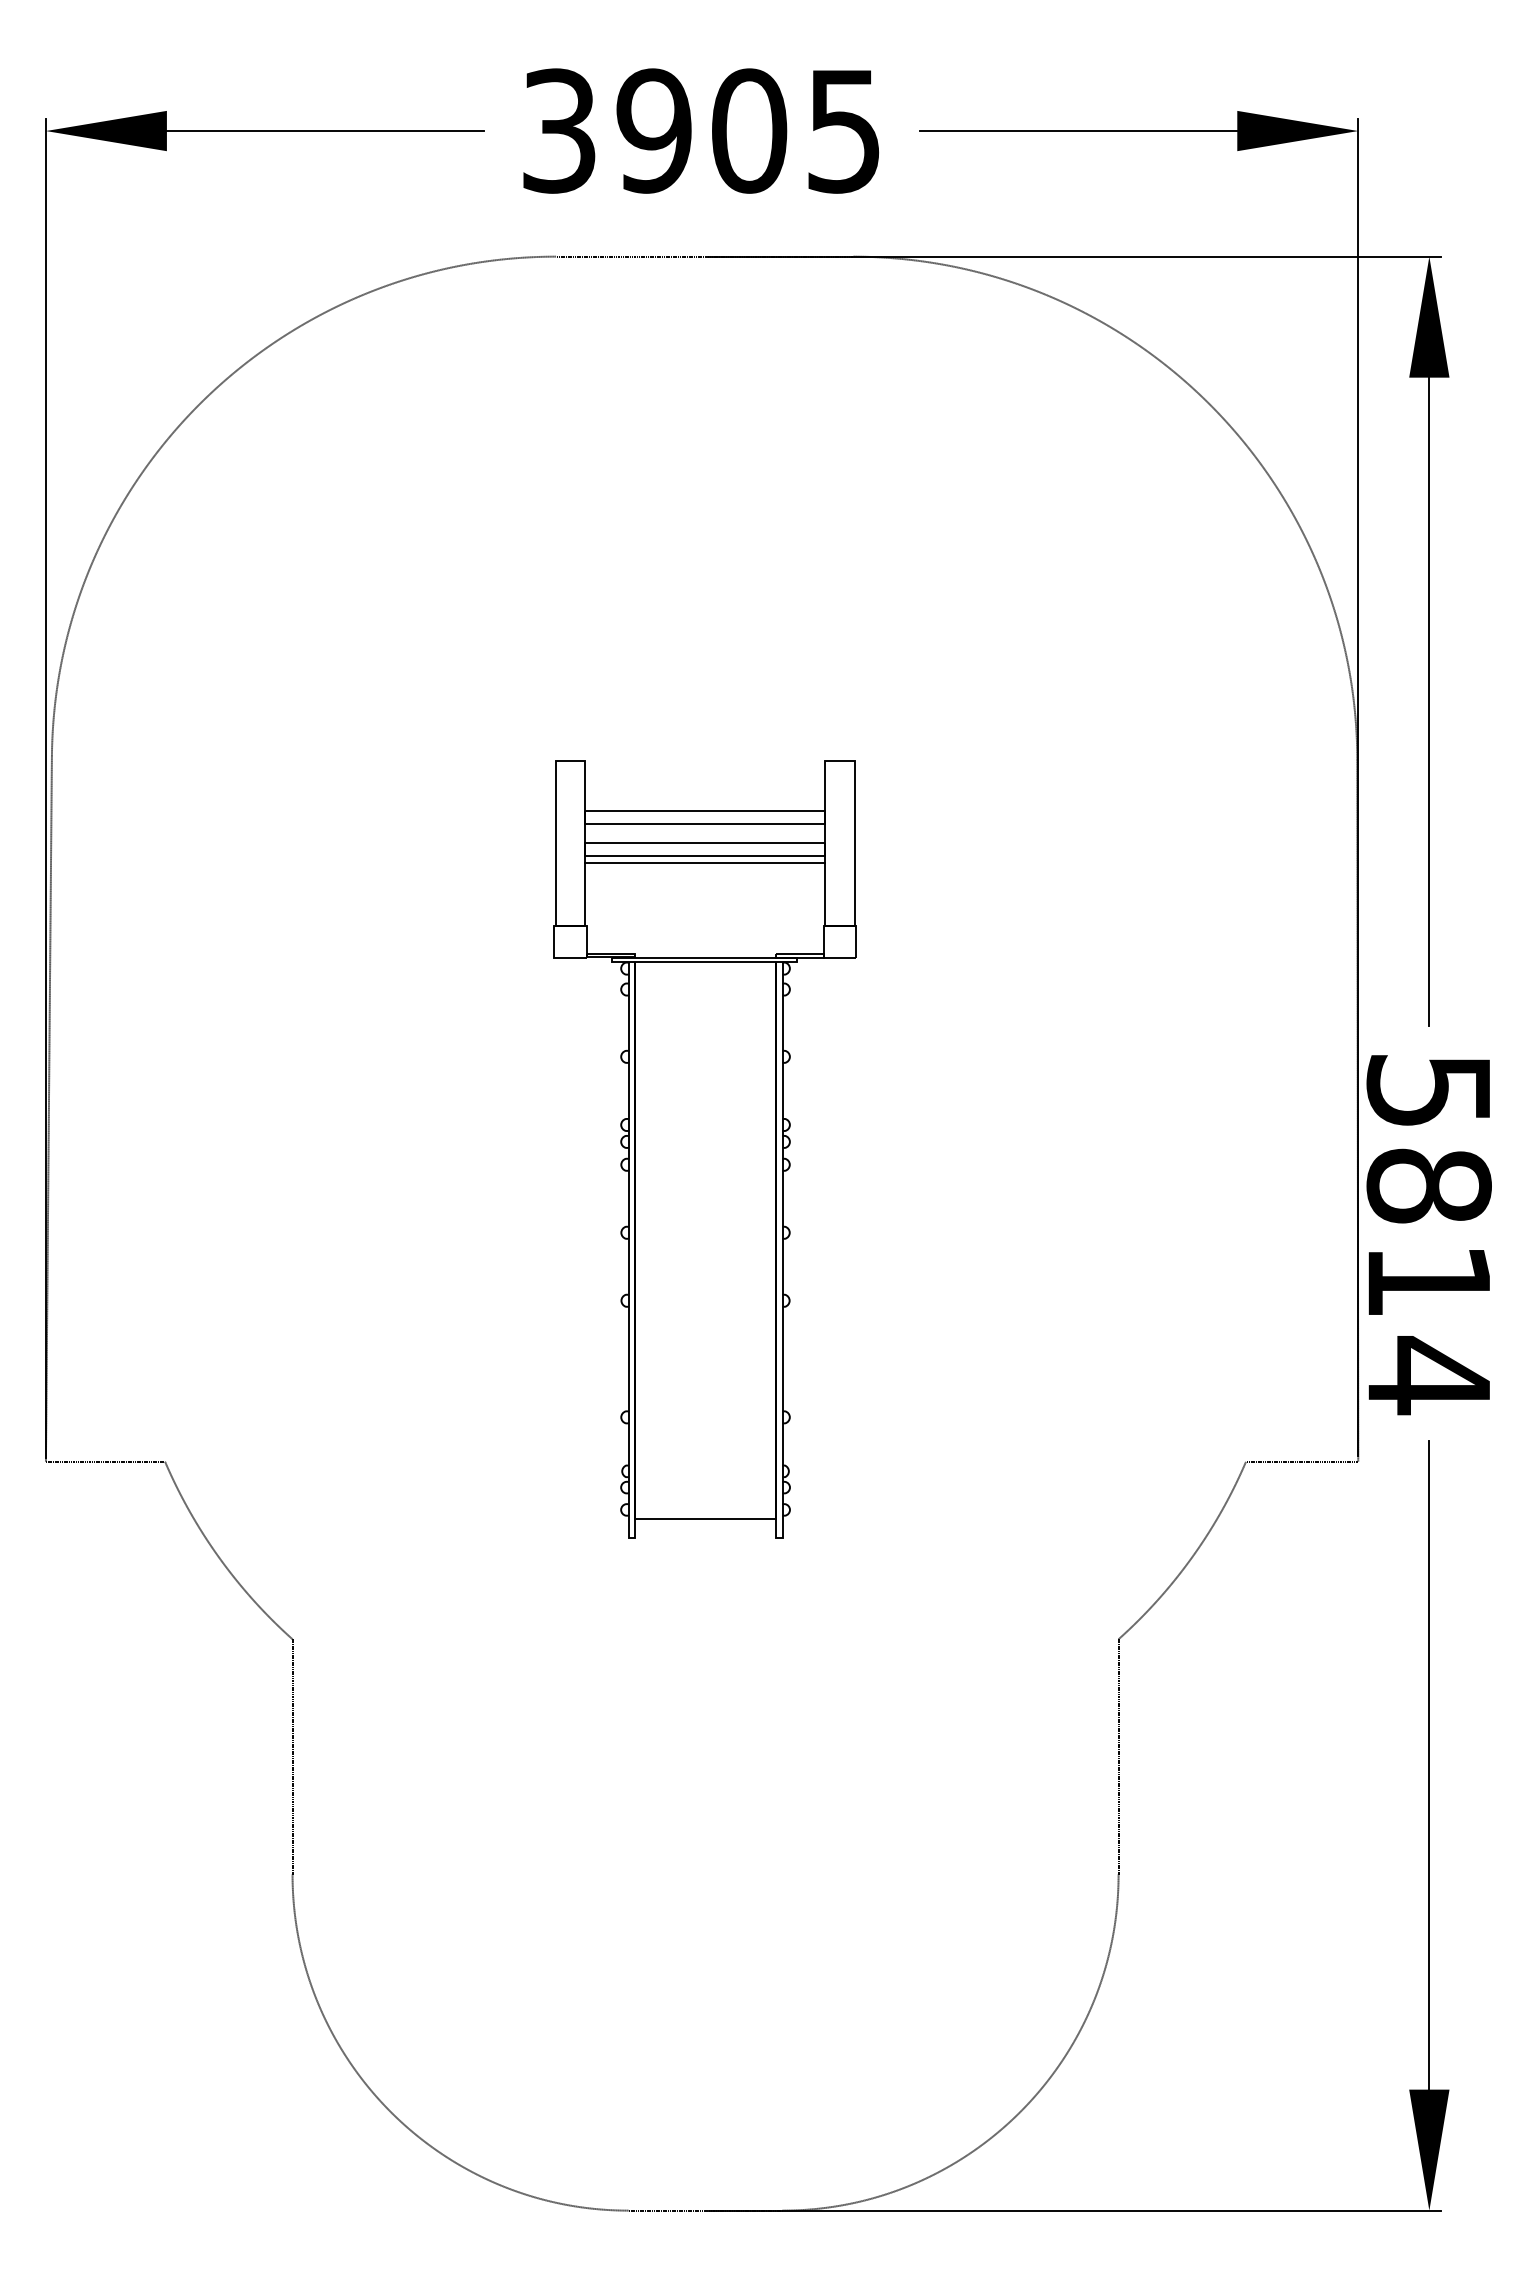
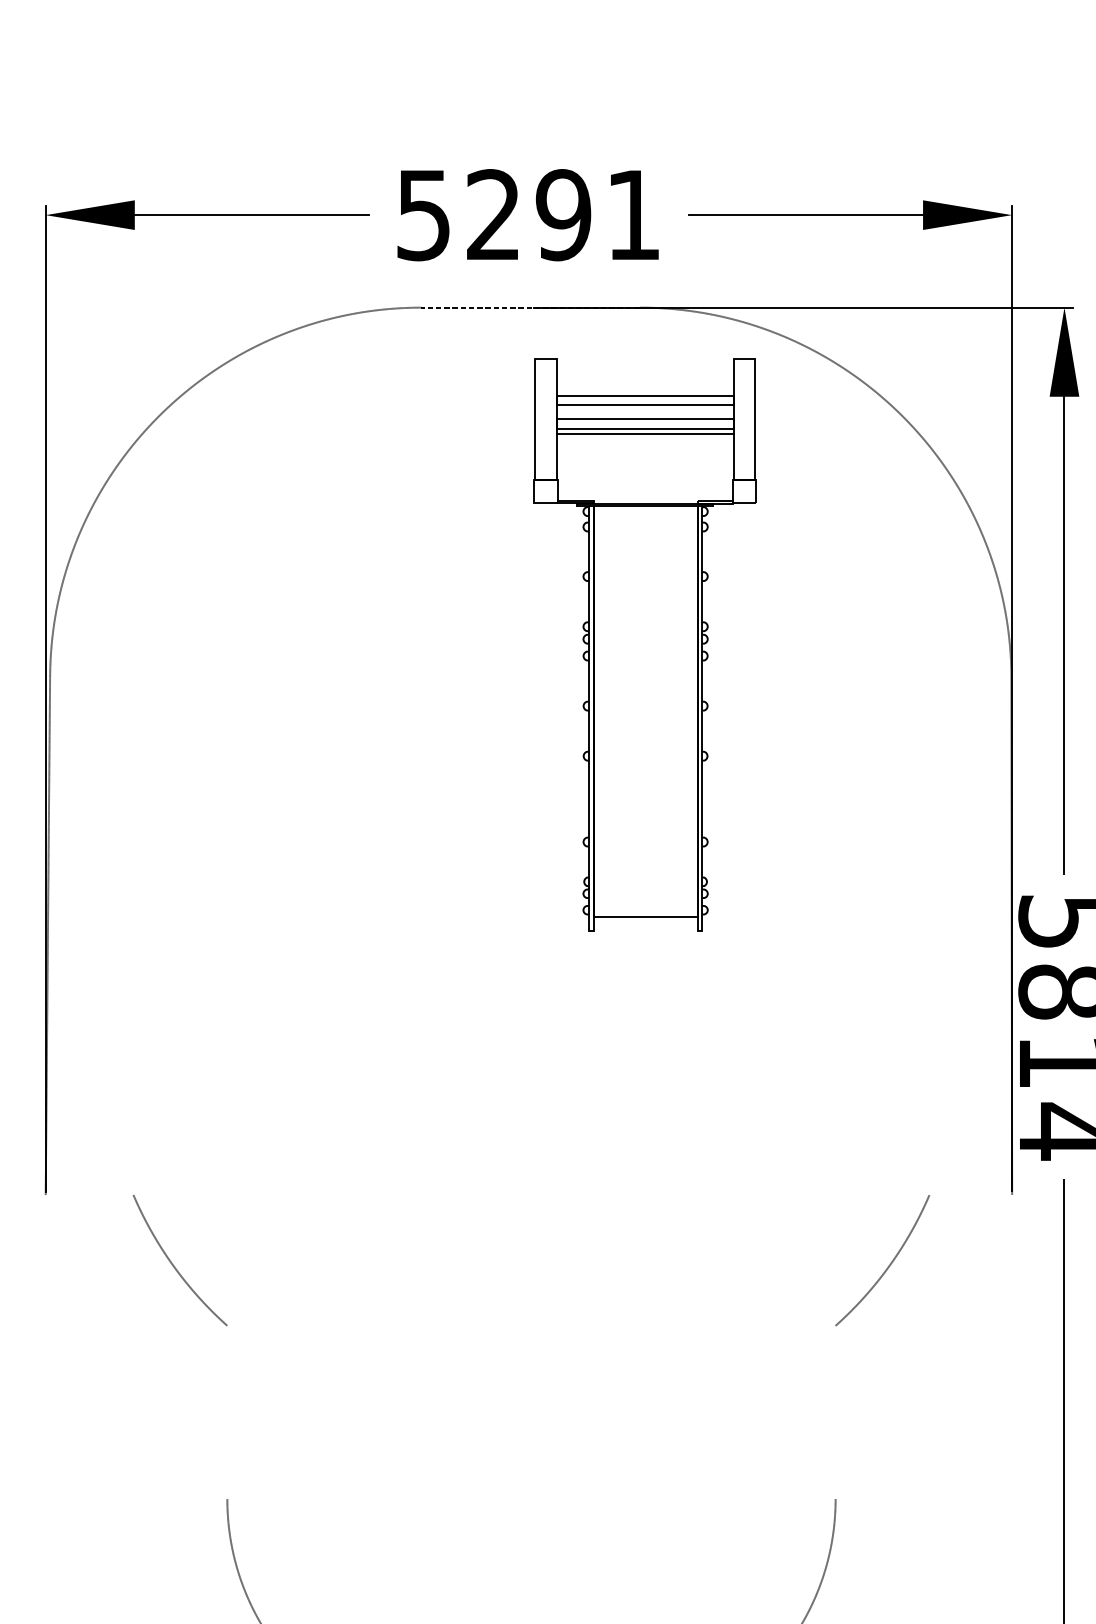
text: (701, 130) -> (528, 214), 3905 -> 5291
part: (704, 1149) -> (644, 644), moved
line: (105, 1461) -> (89, 1194), removed
line: (1302, 1461) -> (971, 1194), removed
line: (292, 1756) -> (227, 1412), removed
line: (1118, 1756) -> (835, 1412), removed

